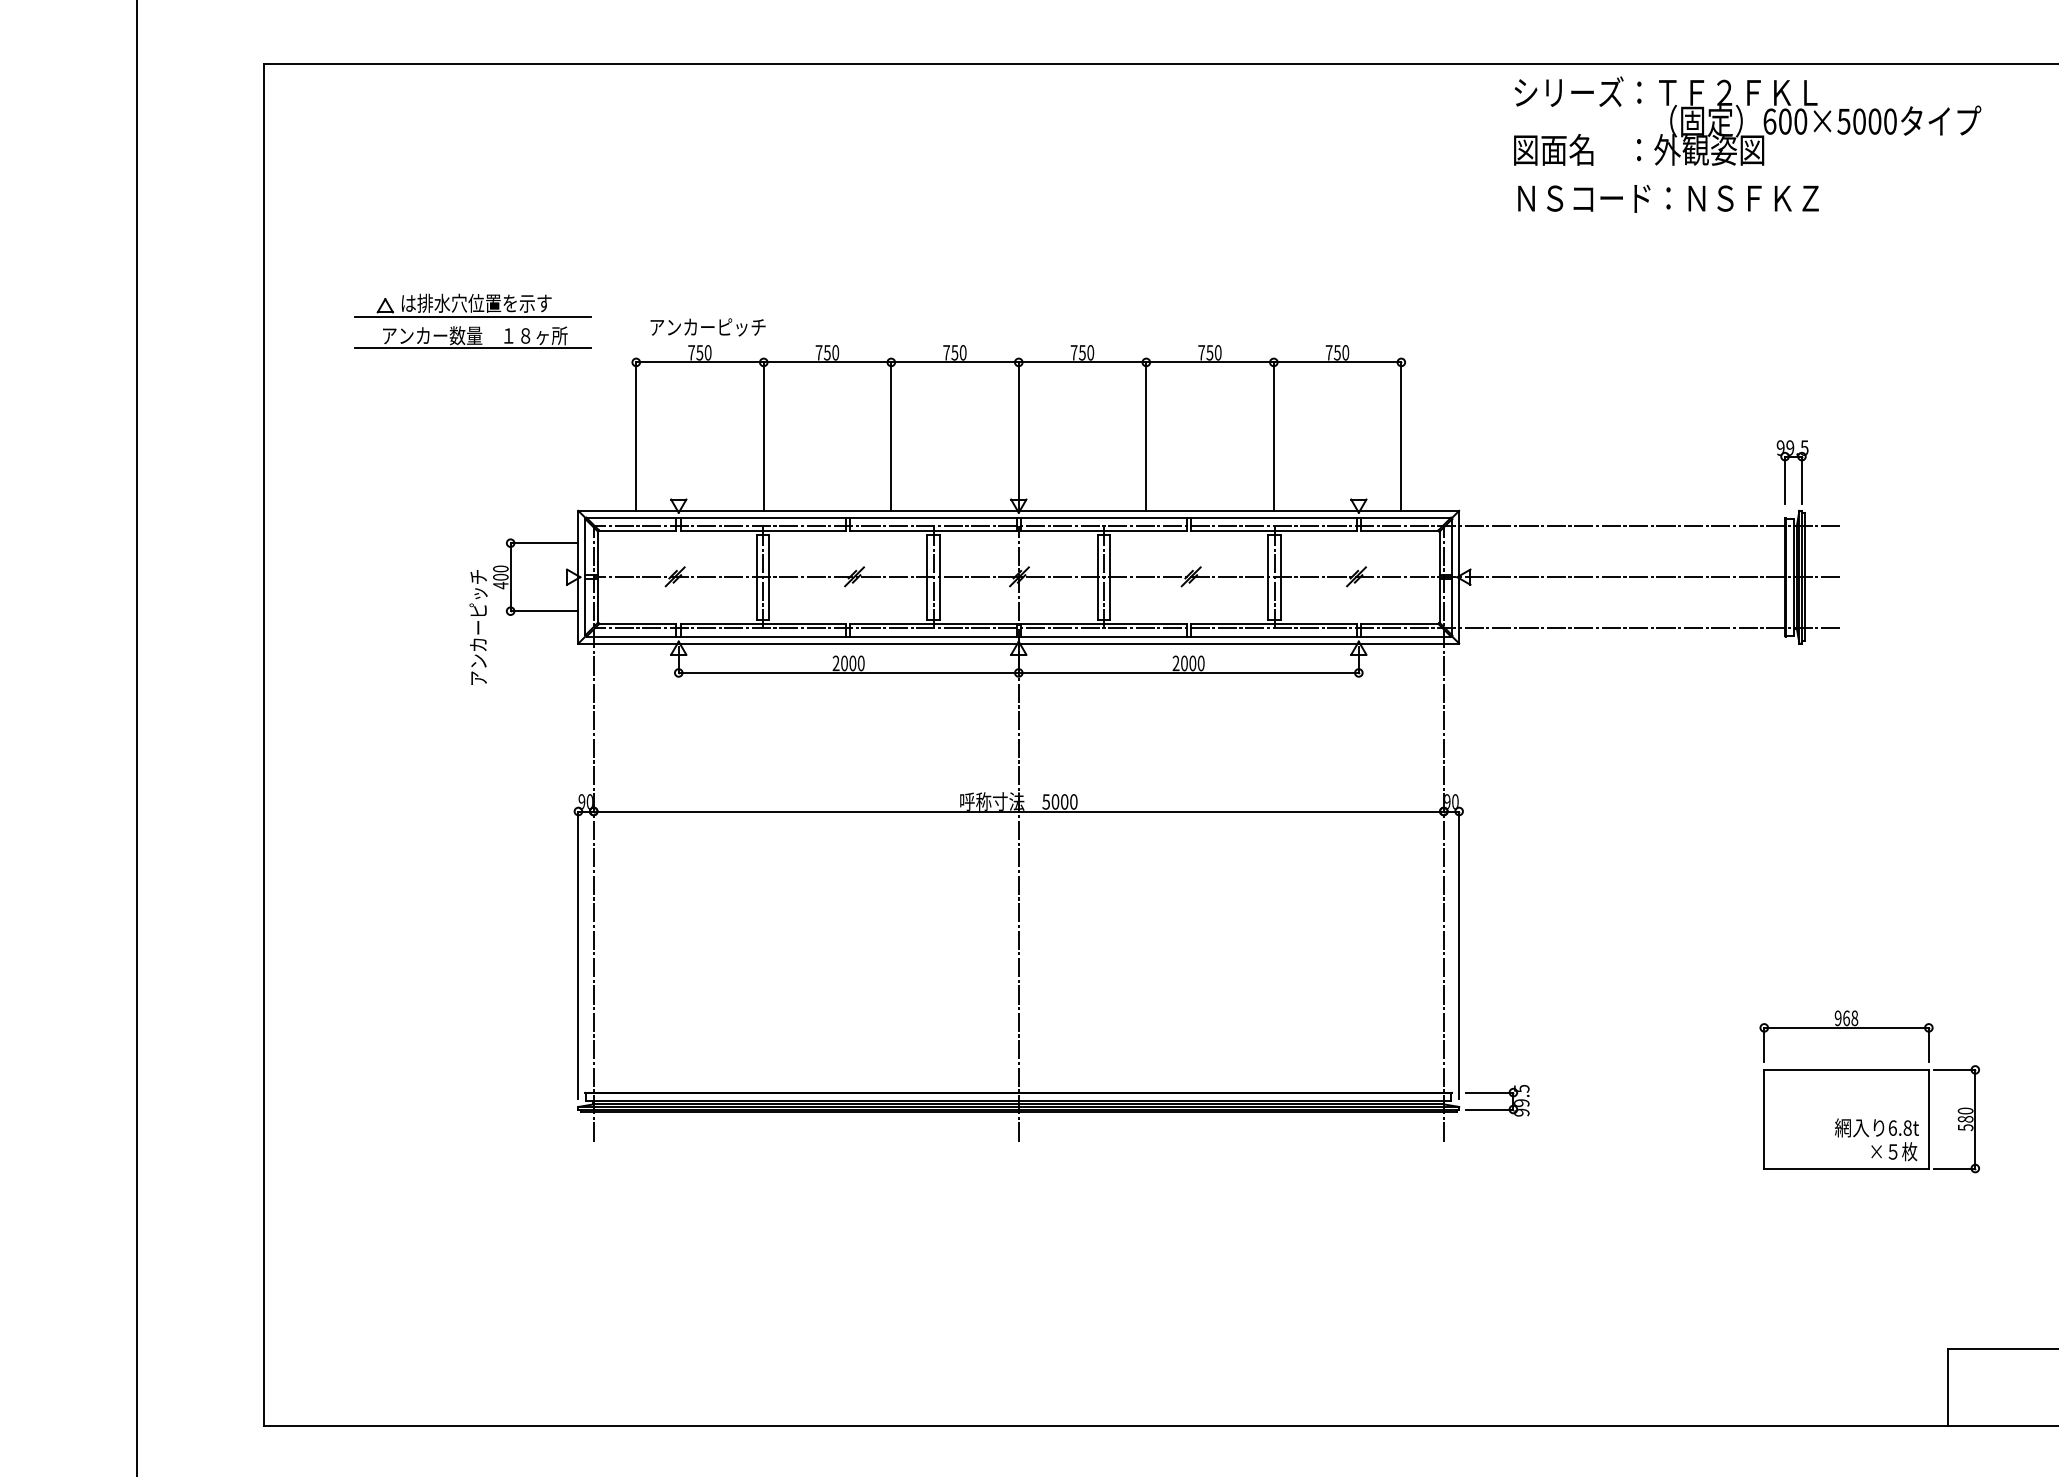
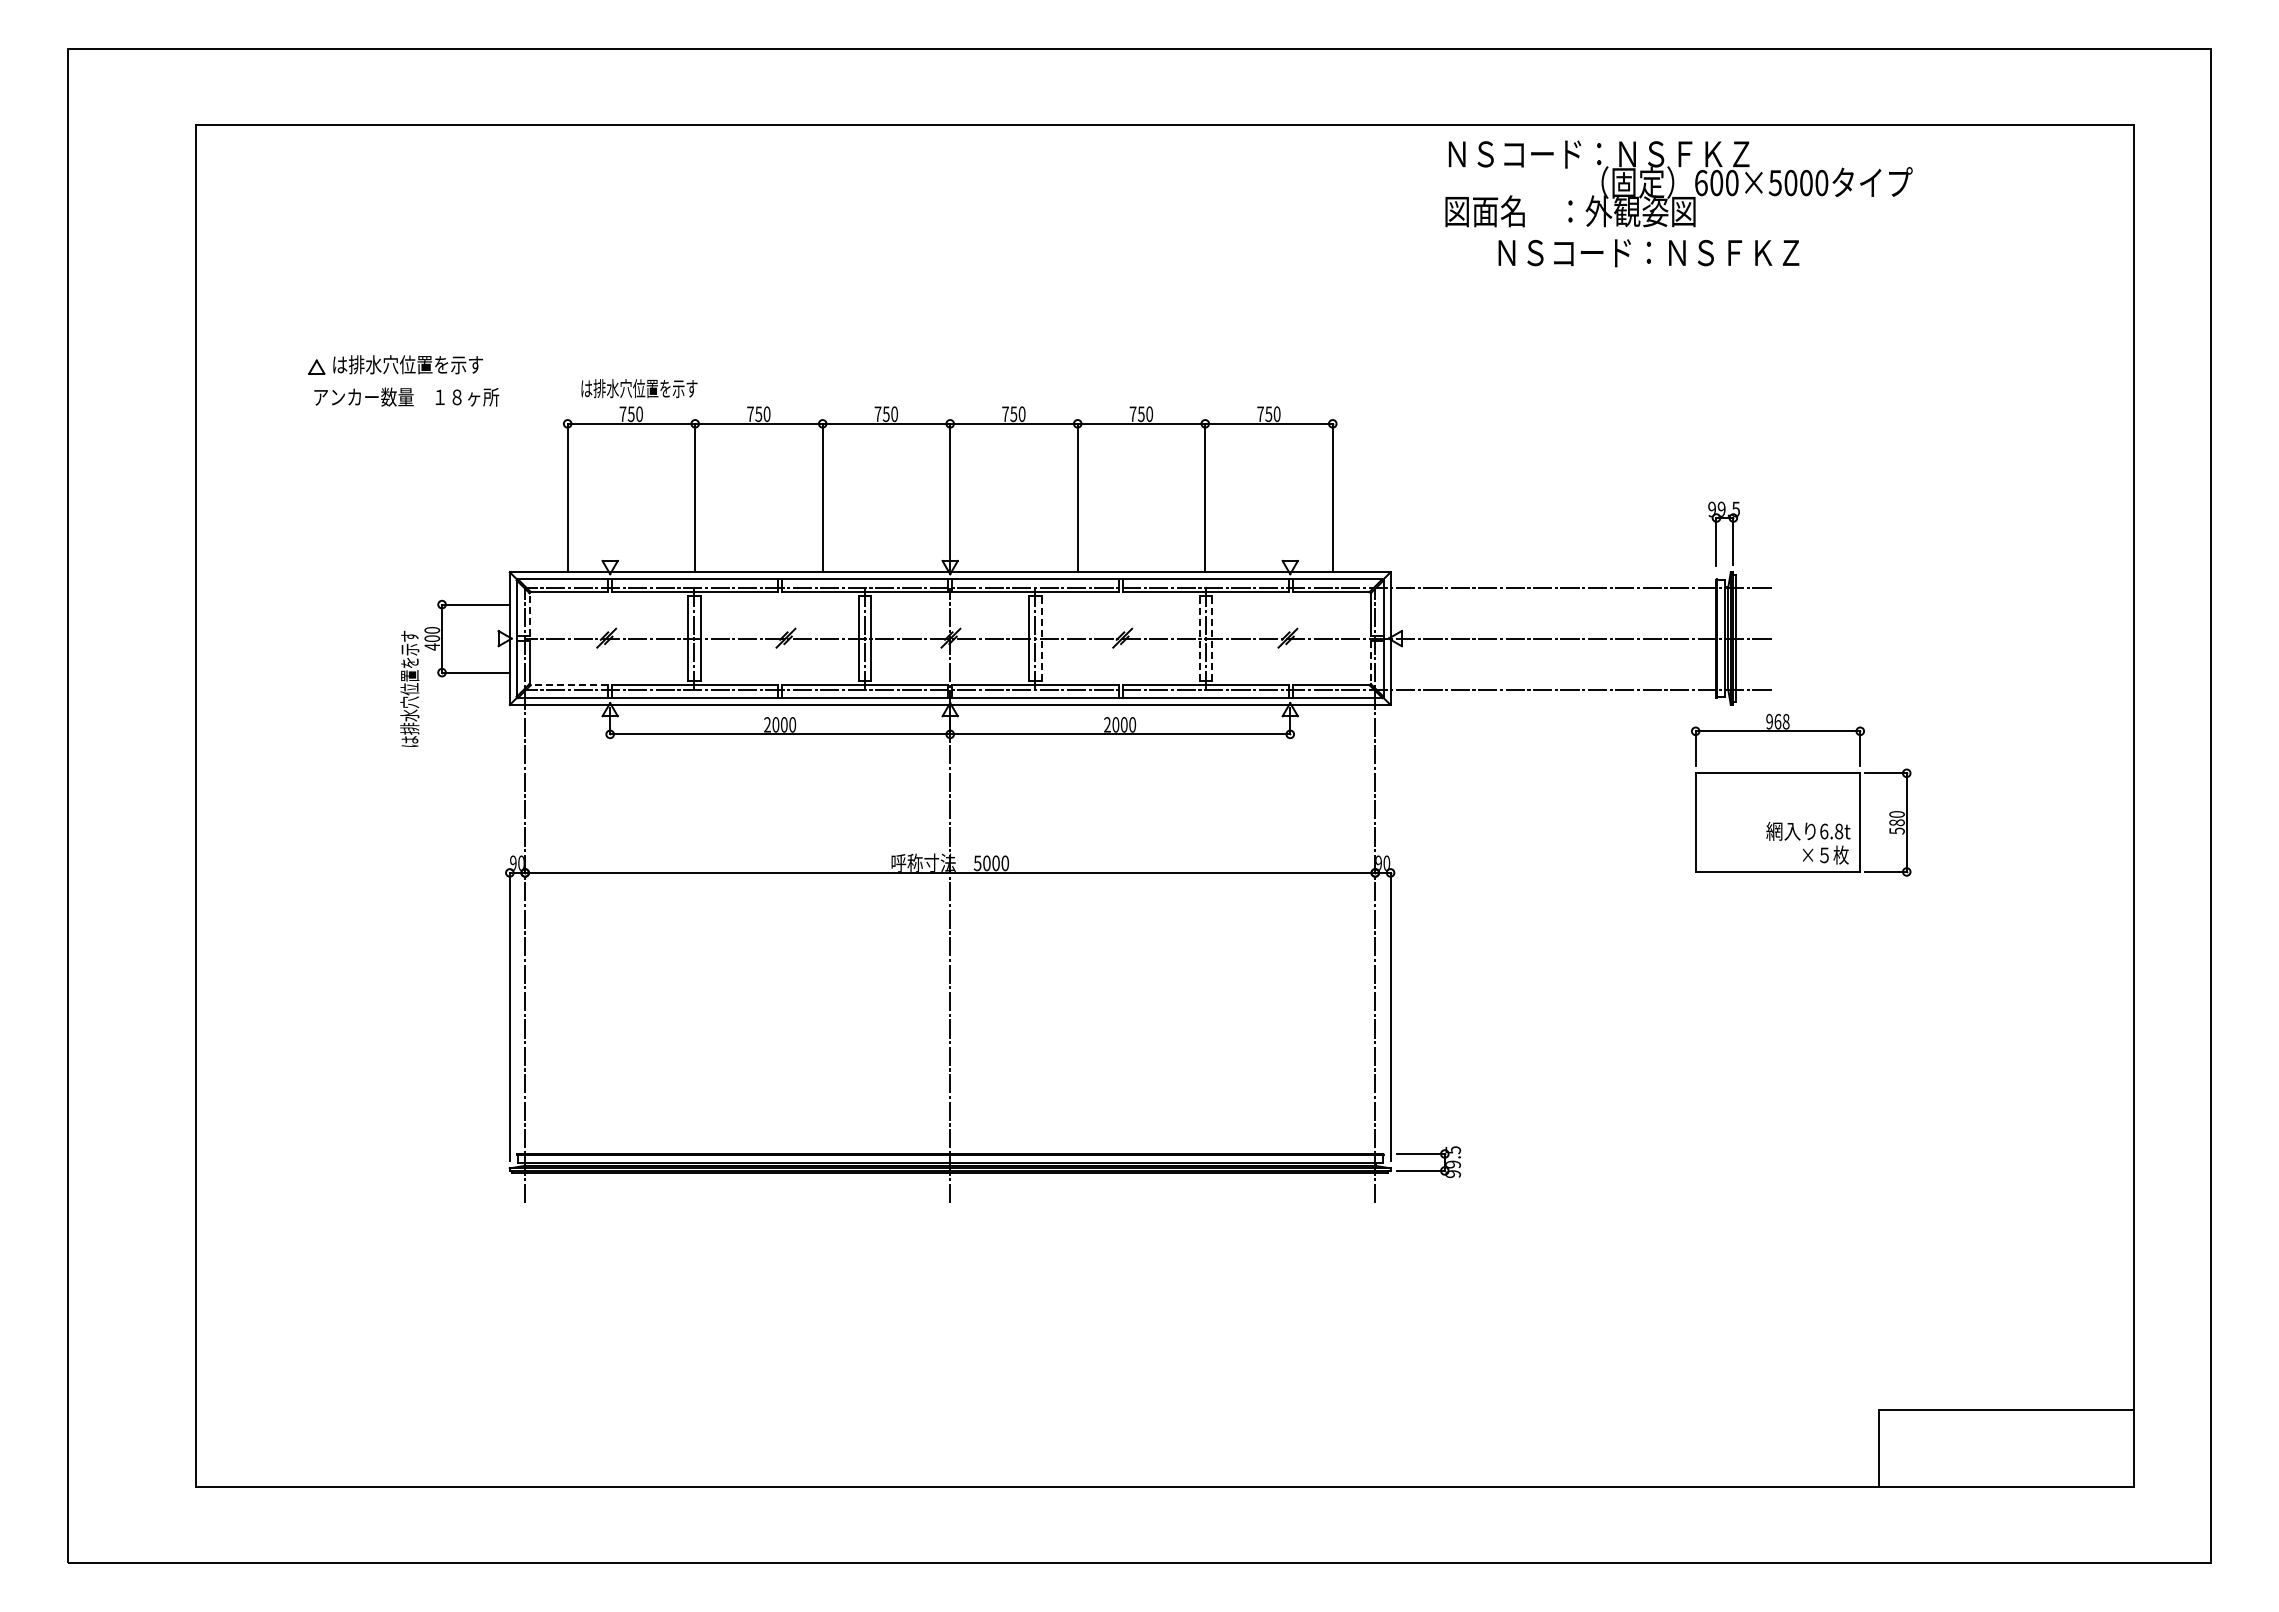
text: (1666, 91) -> (1597, 152), シリーズ：ＴＦ２ＦＫＬ -> ＮＳコード：ＮＳＦＫＺ
text: (1668, 199) -> (1648, 253), moved
line: (472, 317) -> (403, 378), removed
text: (708, 327) -> (639, 388), アンカーピッチ -> は排水穴位置を示す
line: (472, 348) -> (403, 409), removed
line: (598, 553) -> (529, 614), solid -> dashed
line: (1110, 577) -> (1041, 638), solid -> dashed
line: (1268, 577) -> (1199, 638), solid -> dashed
line: (1281, 577) -> (1212, 638), solid -> dashed
line: (1439, 601) -> (1370, 662), solid -> dashed
line: (637, 624) -> (568, 685), solid -> dashed
text: (478, 627) -> (409, 688), アンカーピッチ -> は排水穴位置を示す
part: (1870, 1091) -> (1801, 794), moved

